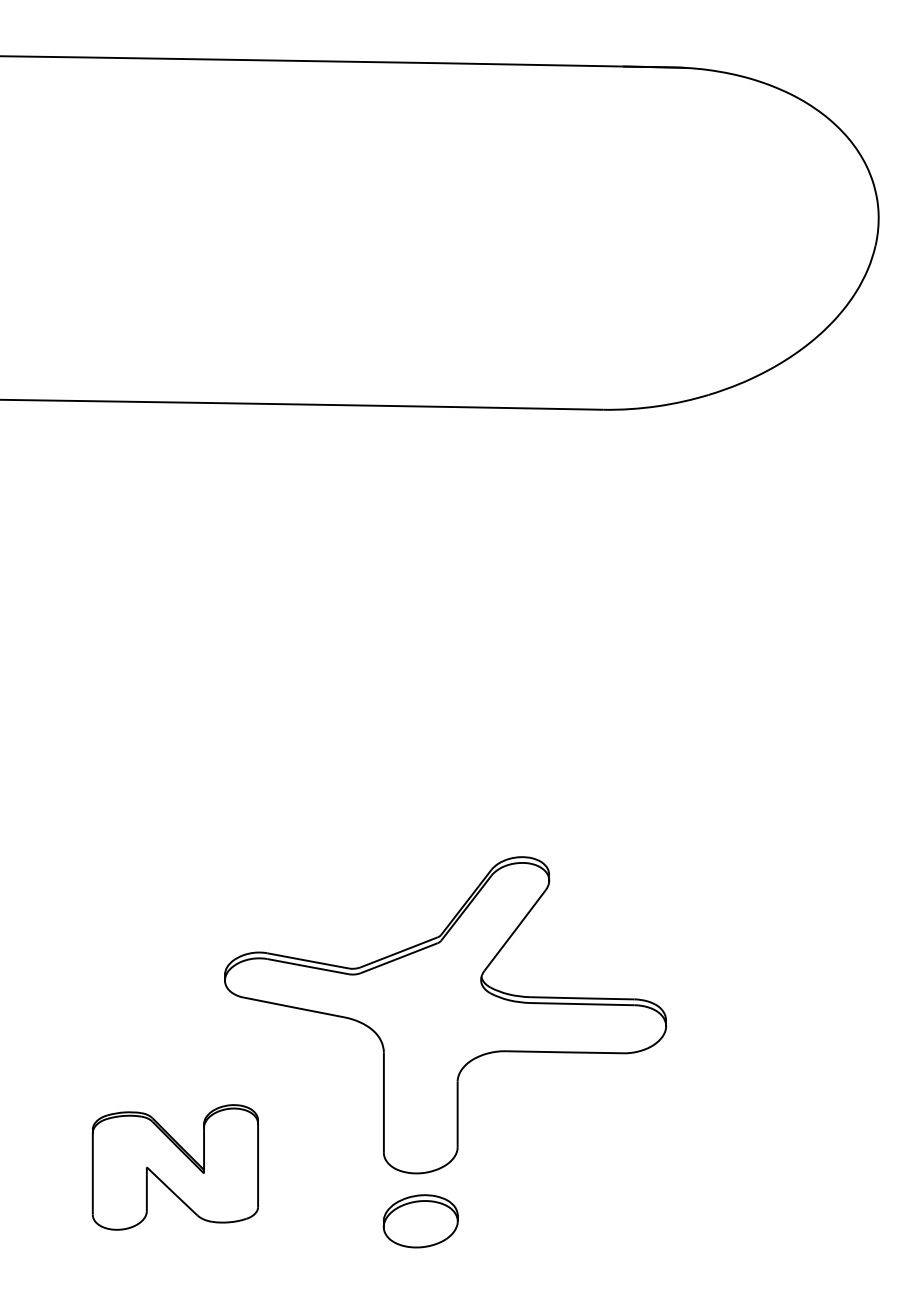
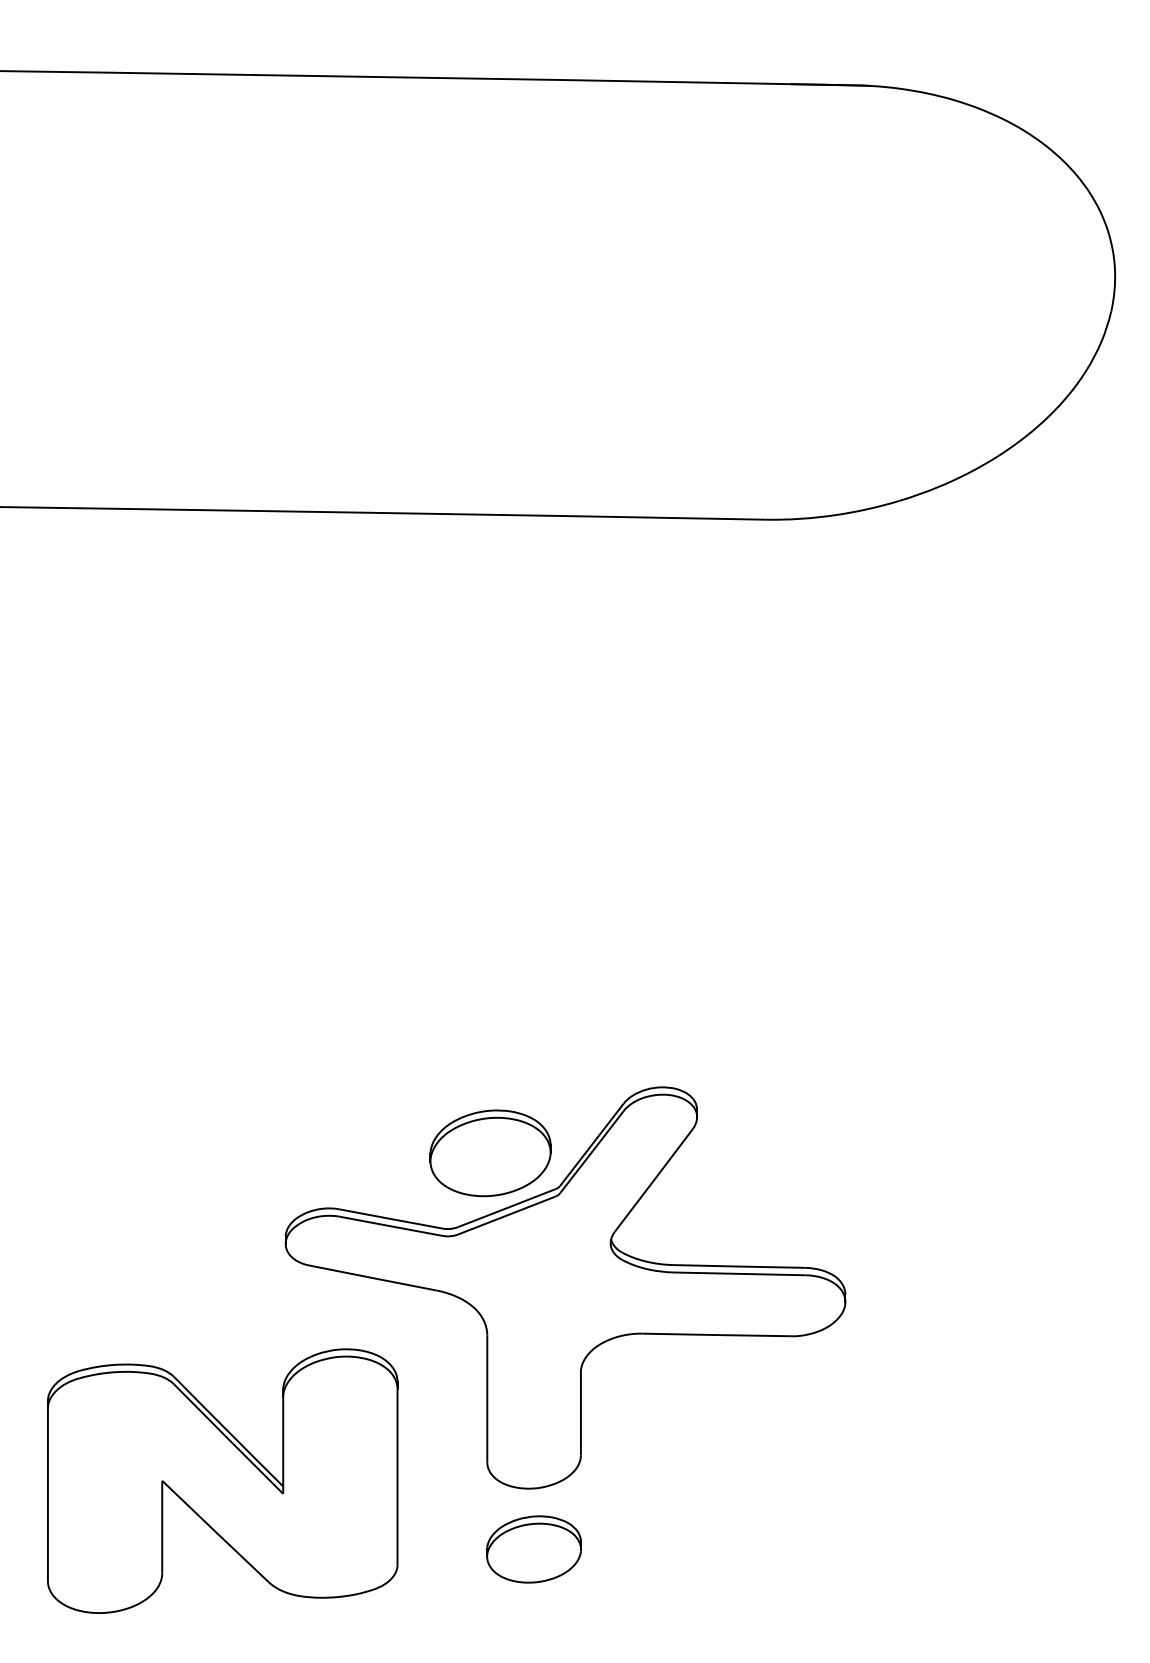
part: (386, 909) -> (490, 1153), added
part: (175, 1166) -> (222, 1480), size x1.67

